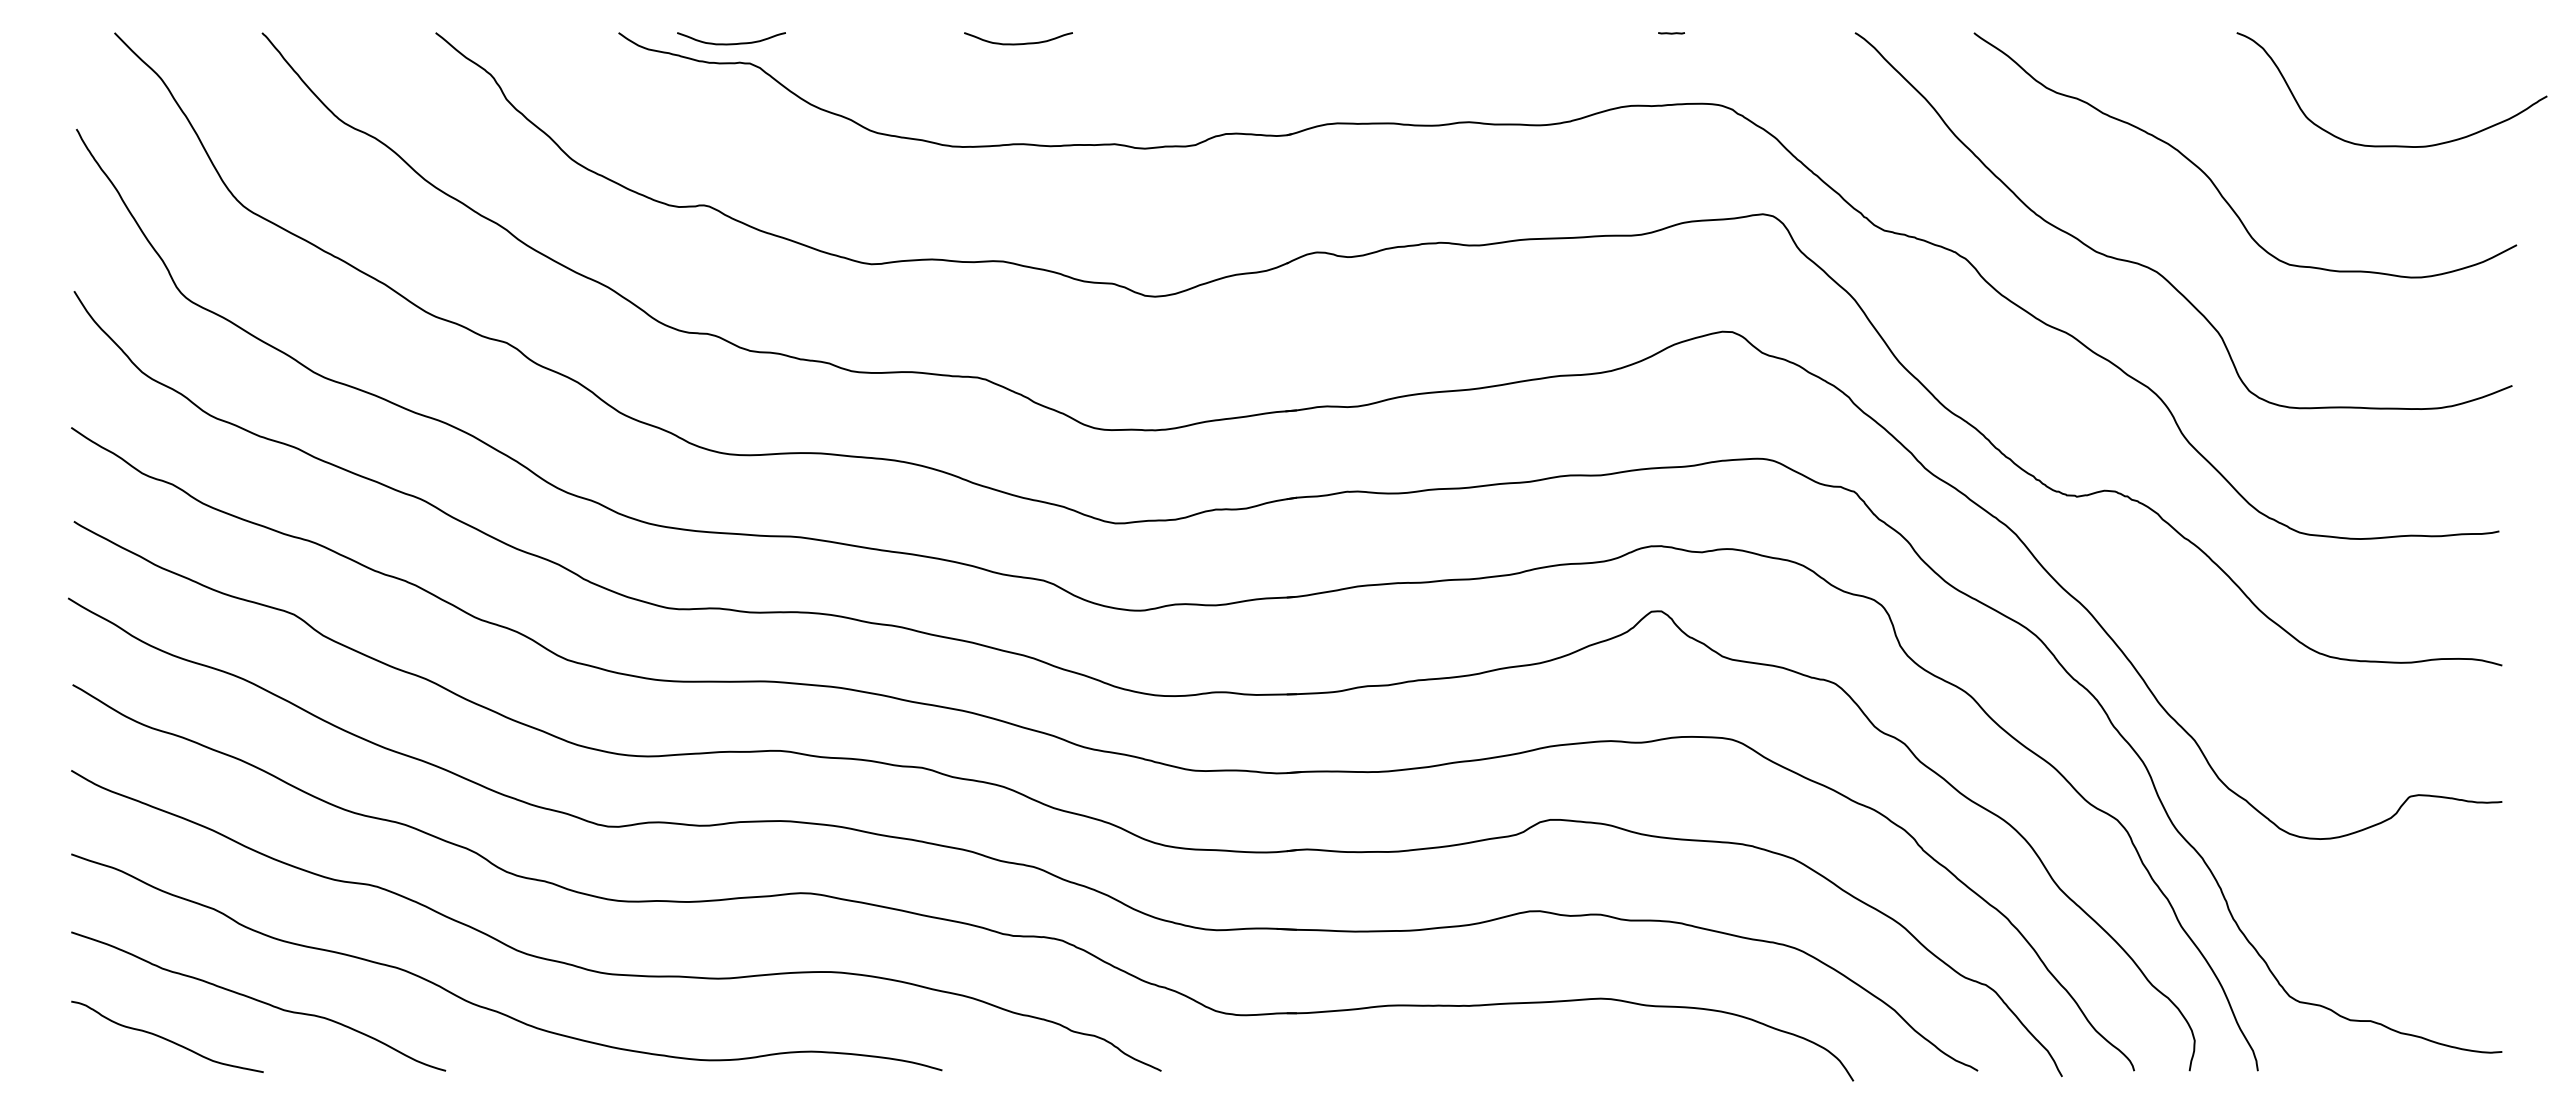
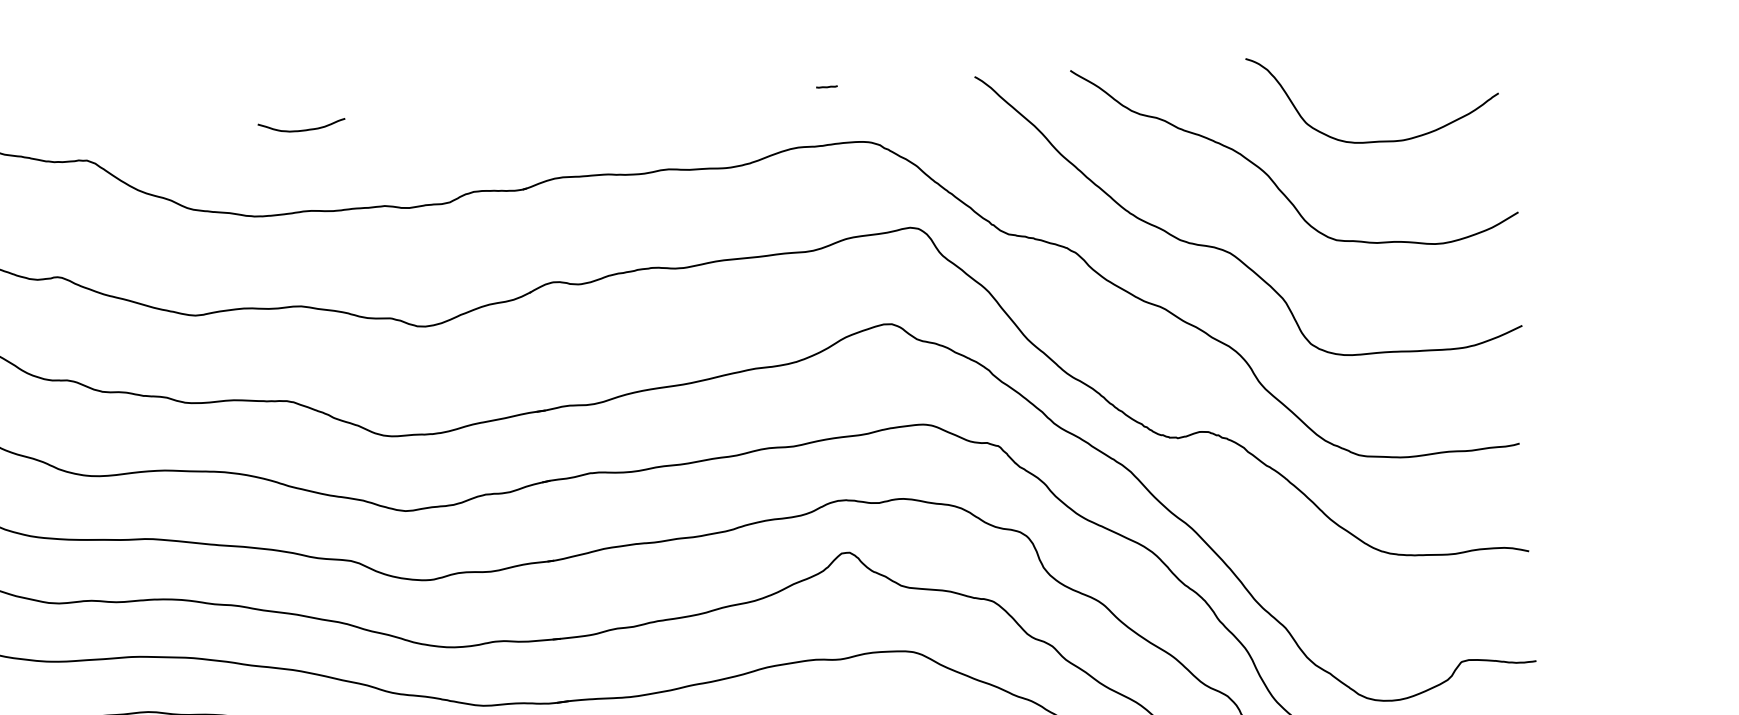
curve: (731, 43) -> (71, 145), removed
curve: (2391, 145) -> (1376, 141), moved

